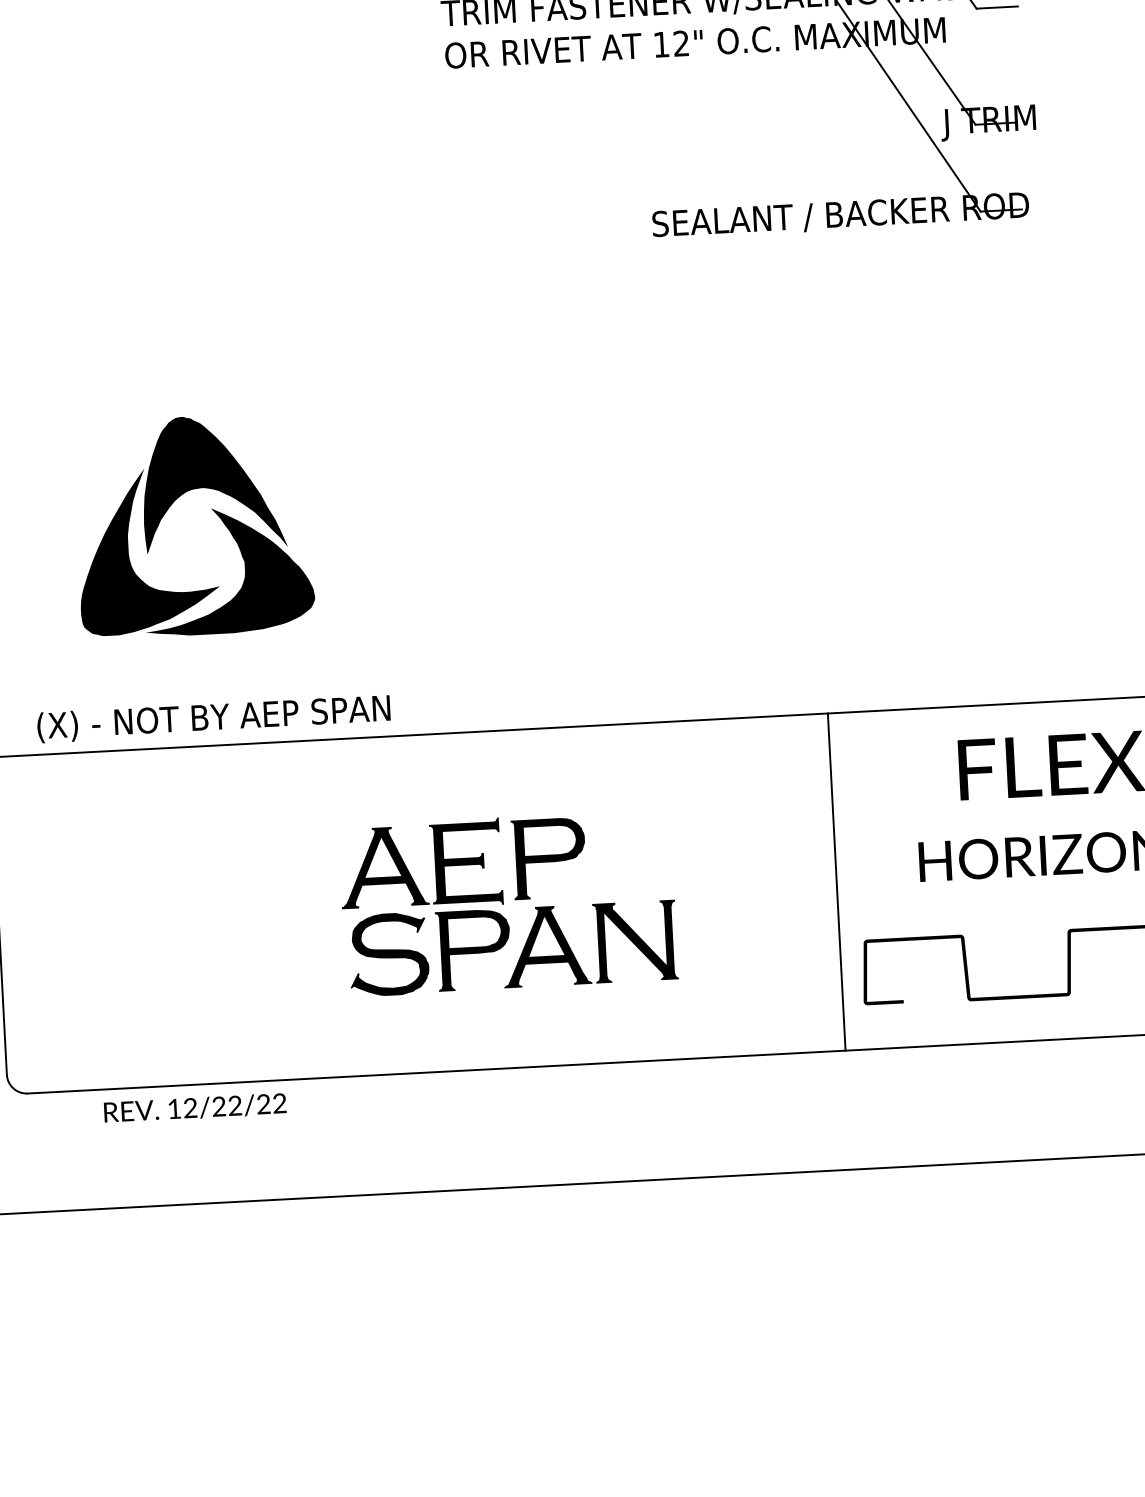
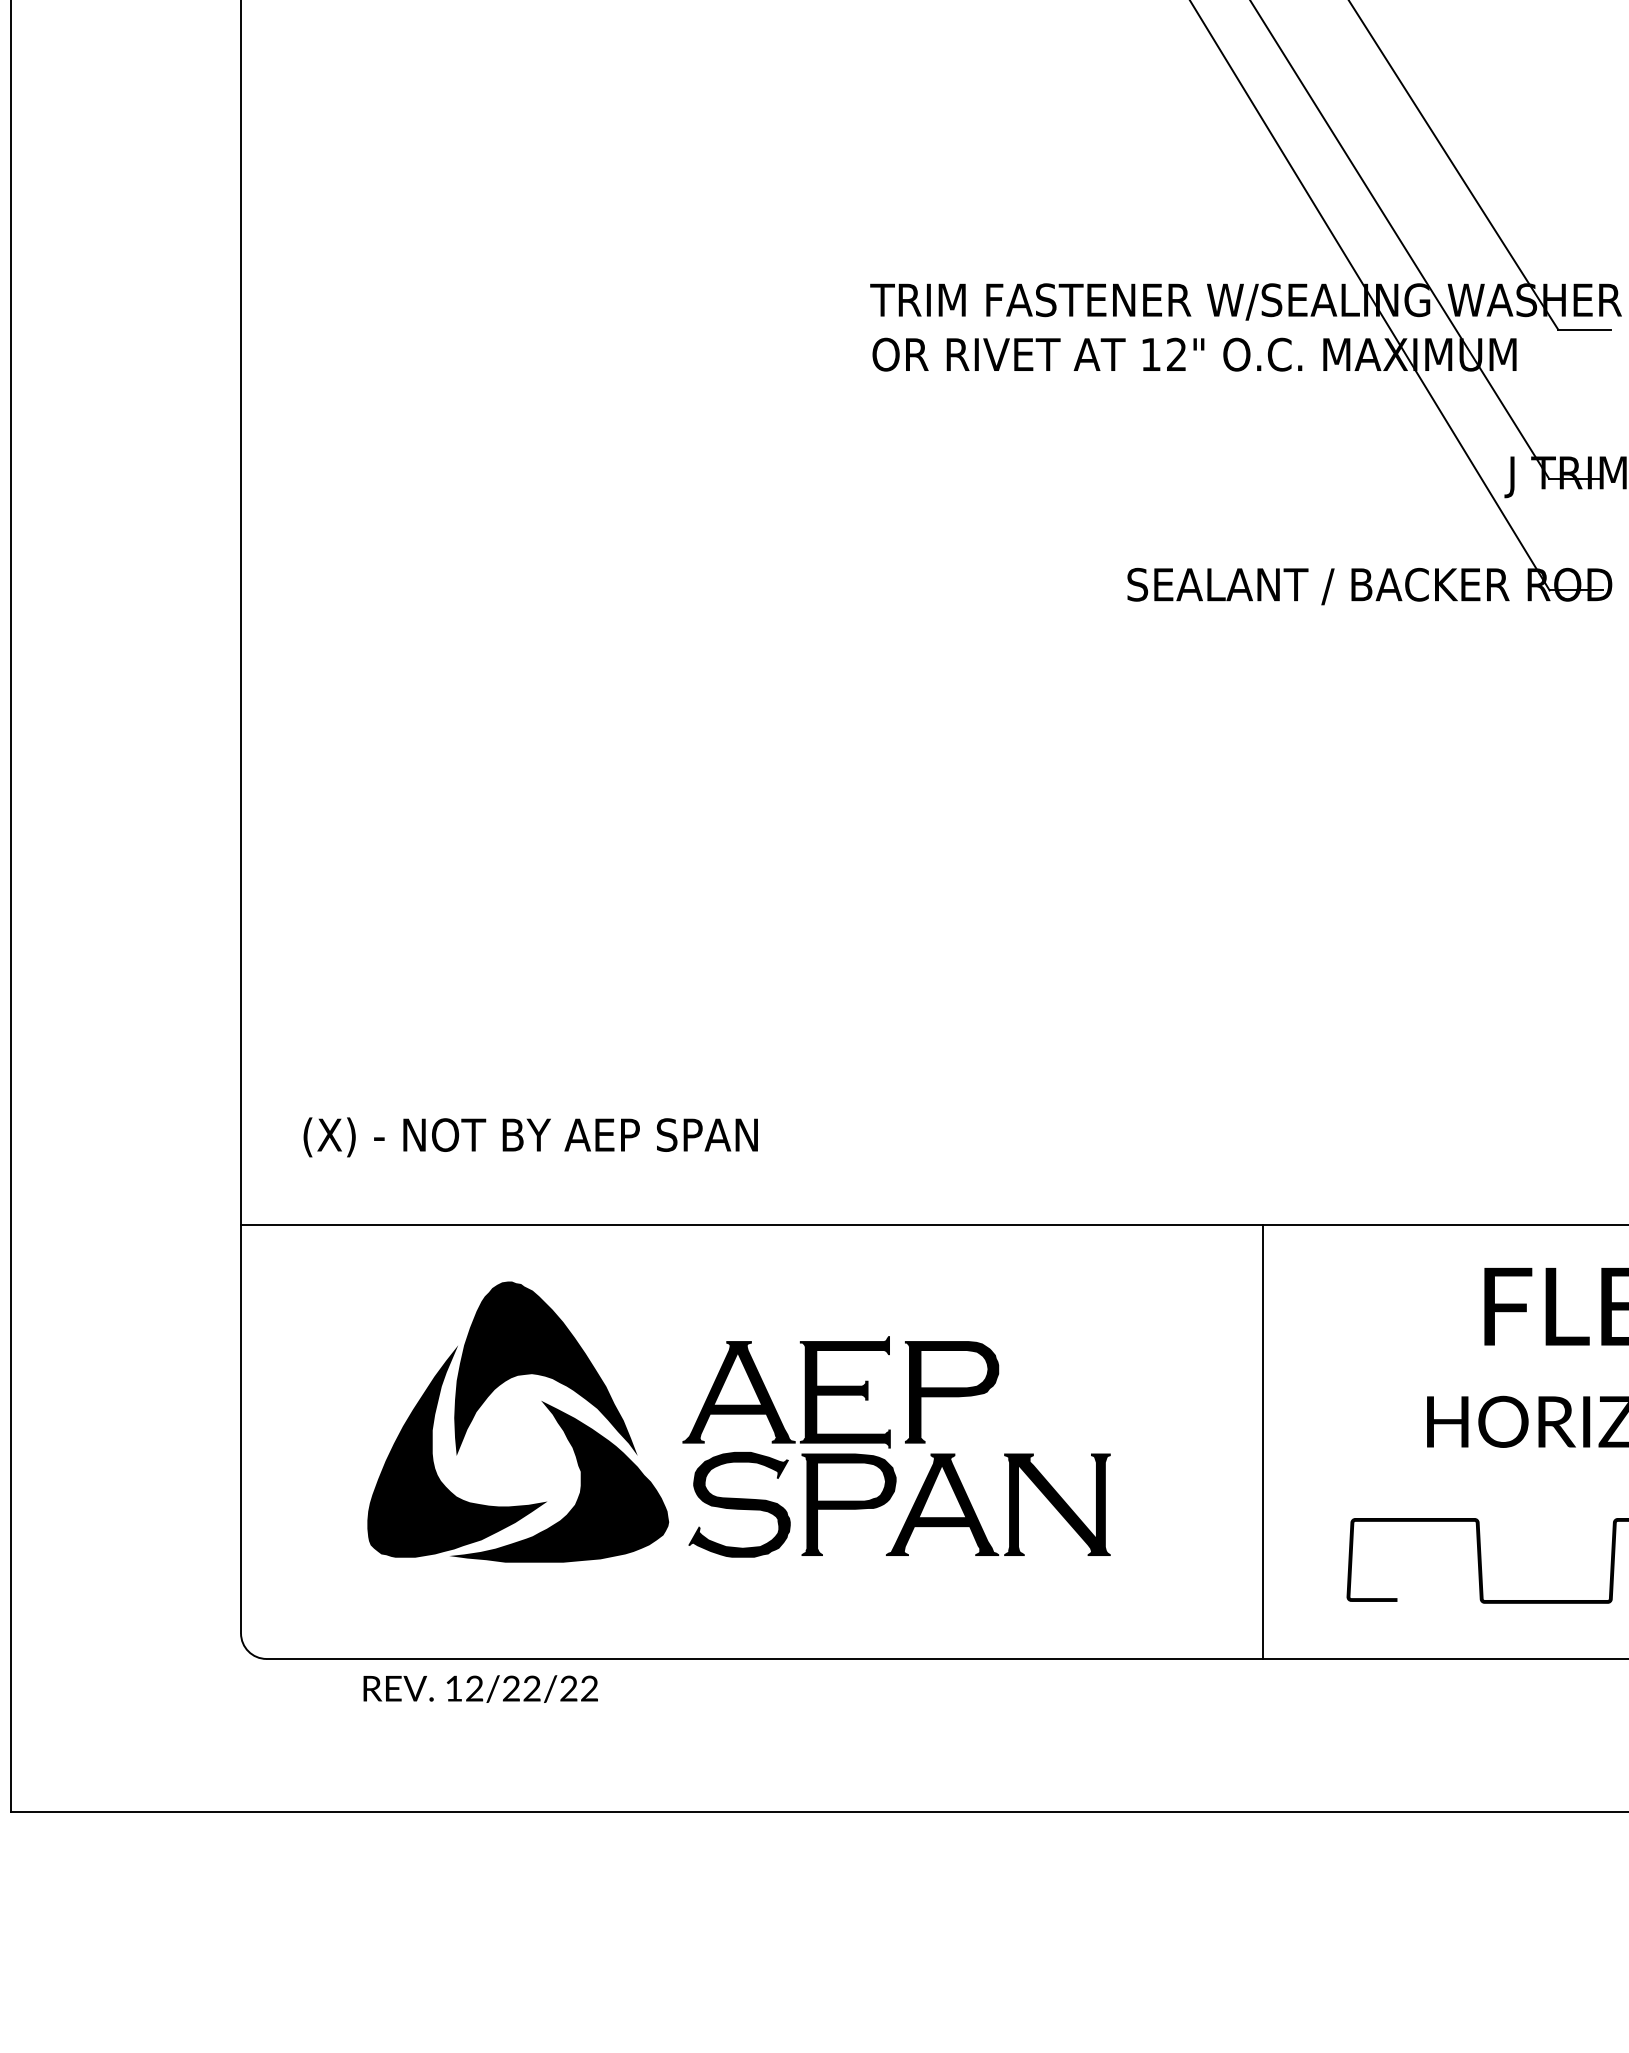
part: (211, 508) -> (541, 1401), moved
text: (213, 719) -> (530, 1137), moved
line: (836, 881) -> (1262, 1441), moved

